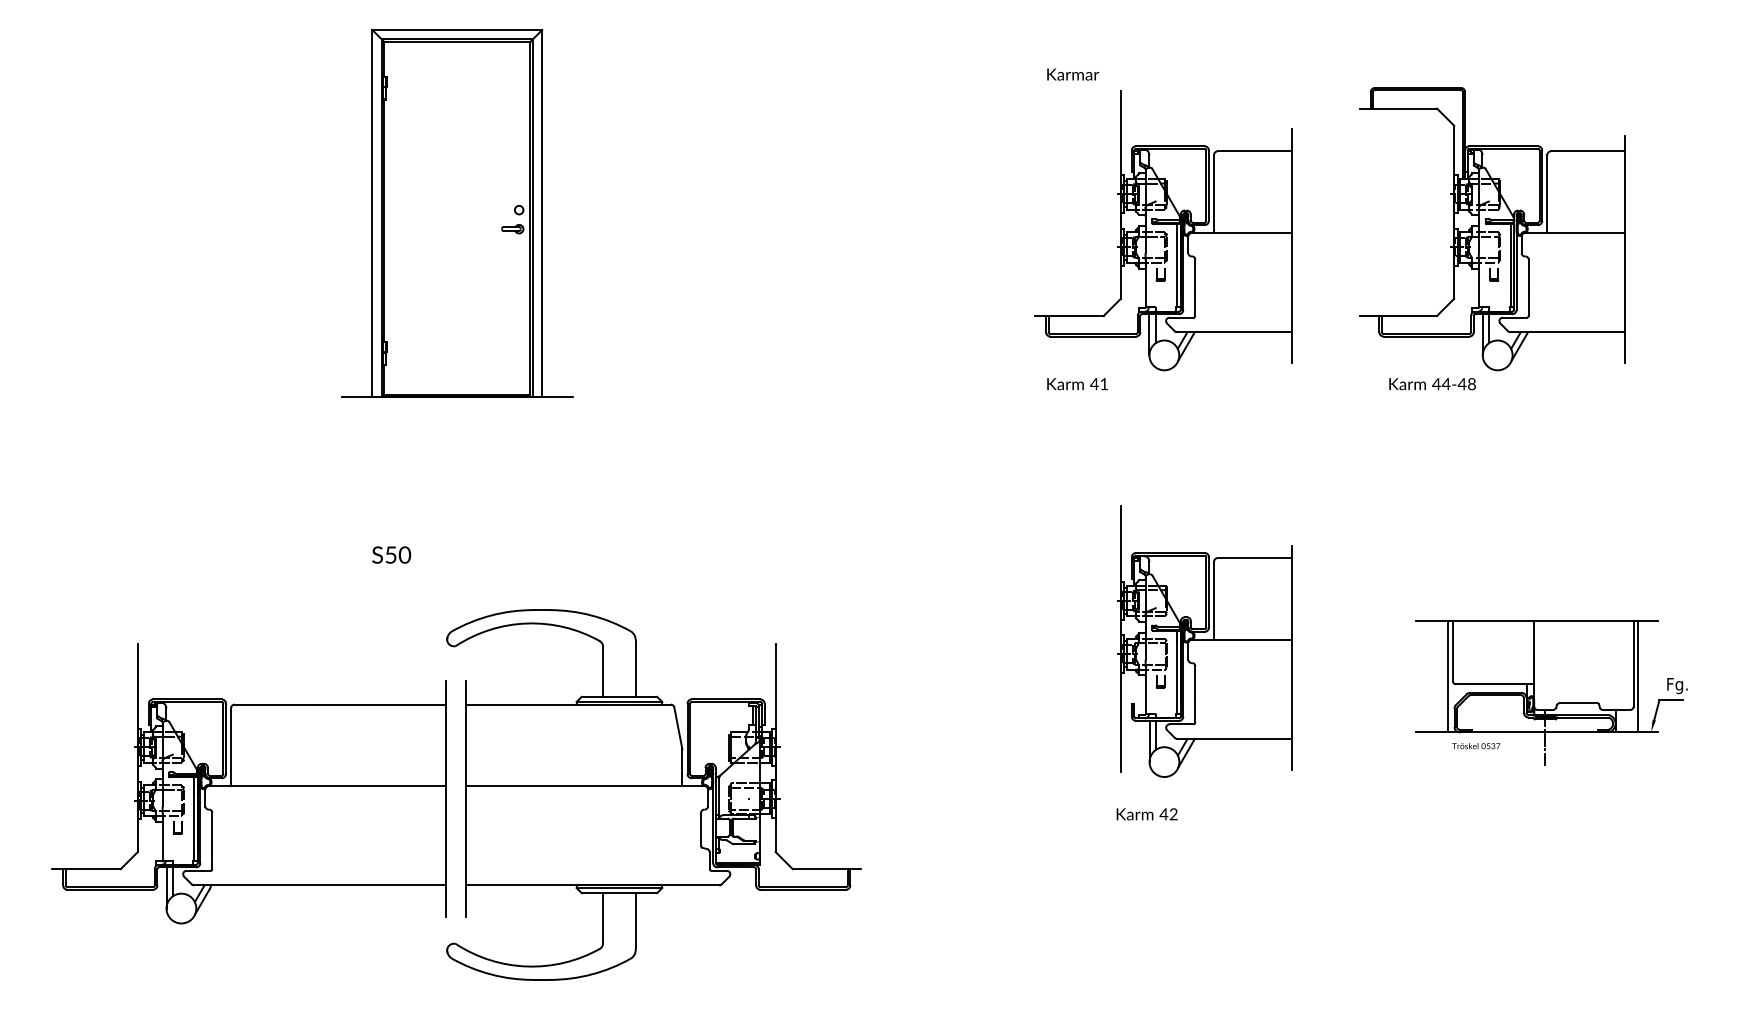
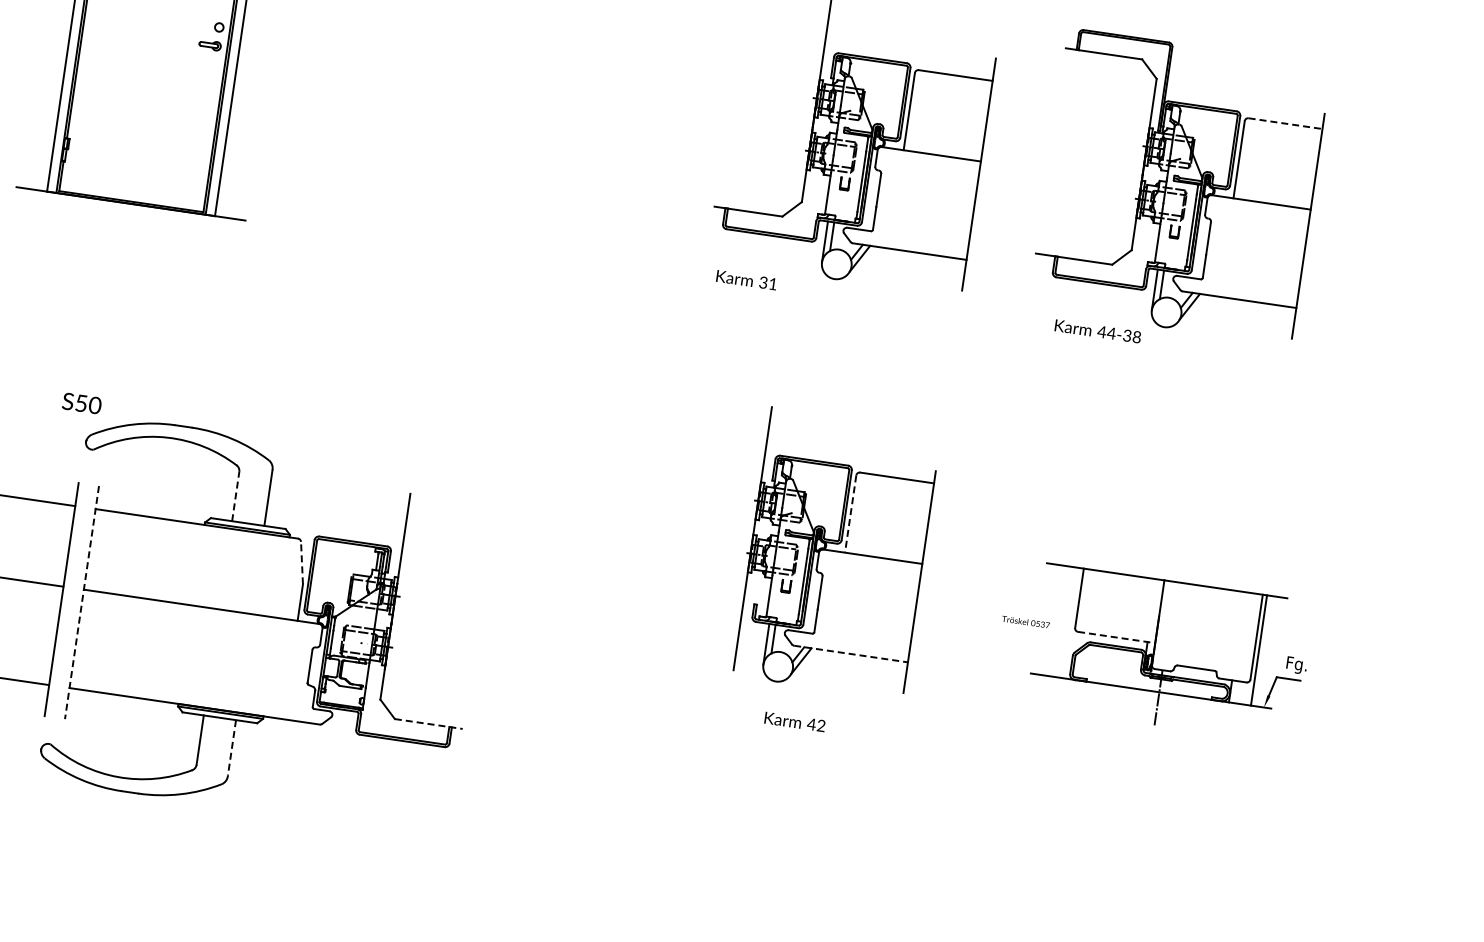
line: (1588, 151) -> (1285, 123), solid -> dashed
text: (1094, 384) -> (763, 283), 41 -> 31
text: (1461, 384) -> (1126, 336), 44-48 -> 44-38
text: (391, 554) -> (81, 402), moved
line: (1214, 601) -> (850, 515), solid -> dashed
line: (603, 671) -> (236, 496), solid -> dashed
line: (1447, 676) -> (1070, 622), removed
line: (1495, 684) -> (1116, 637), solid -> dashed
line: (678, 727) -> (302, 562), solid -> dashed
line: (1235, 738) -> (851, 653), solid -> dashed
text: (1476, 746) -> (1026, 622), moved
line: (466, 799) -> (82, 603), solid -> dashed
text: (1146, 814) -> (794, 722), moved
line: (827, 869) -> (429, 724), solid -> dashed
line: (635, 921) -> (231, 748), solid -> dashed

